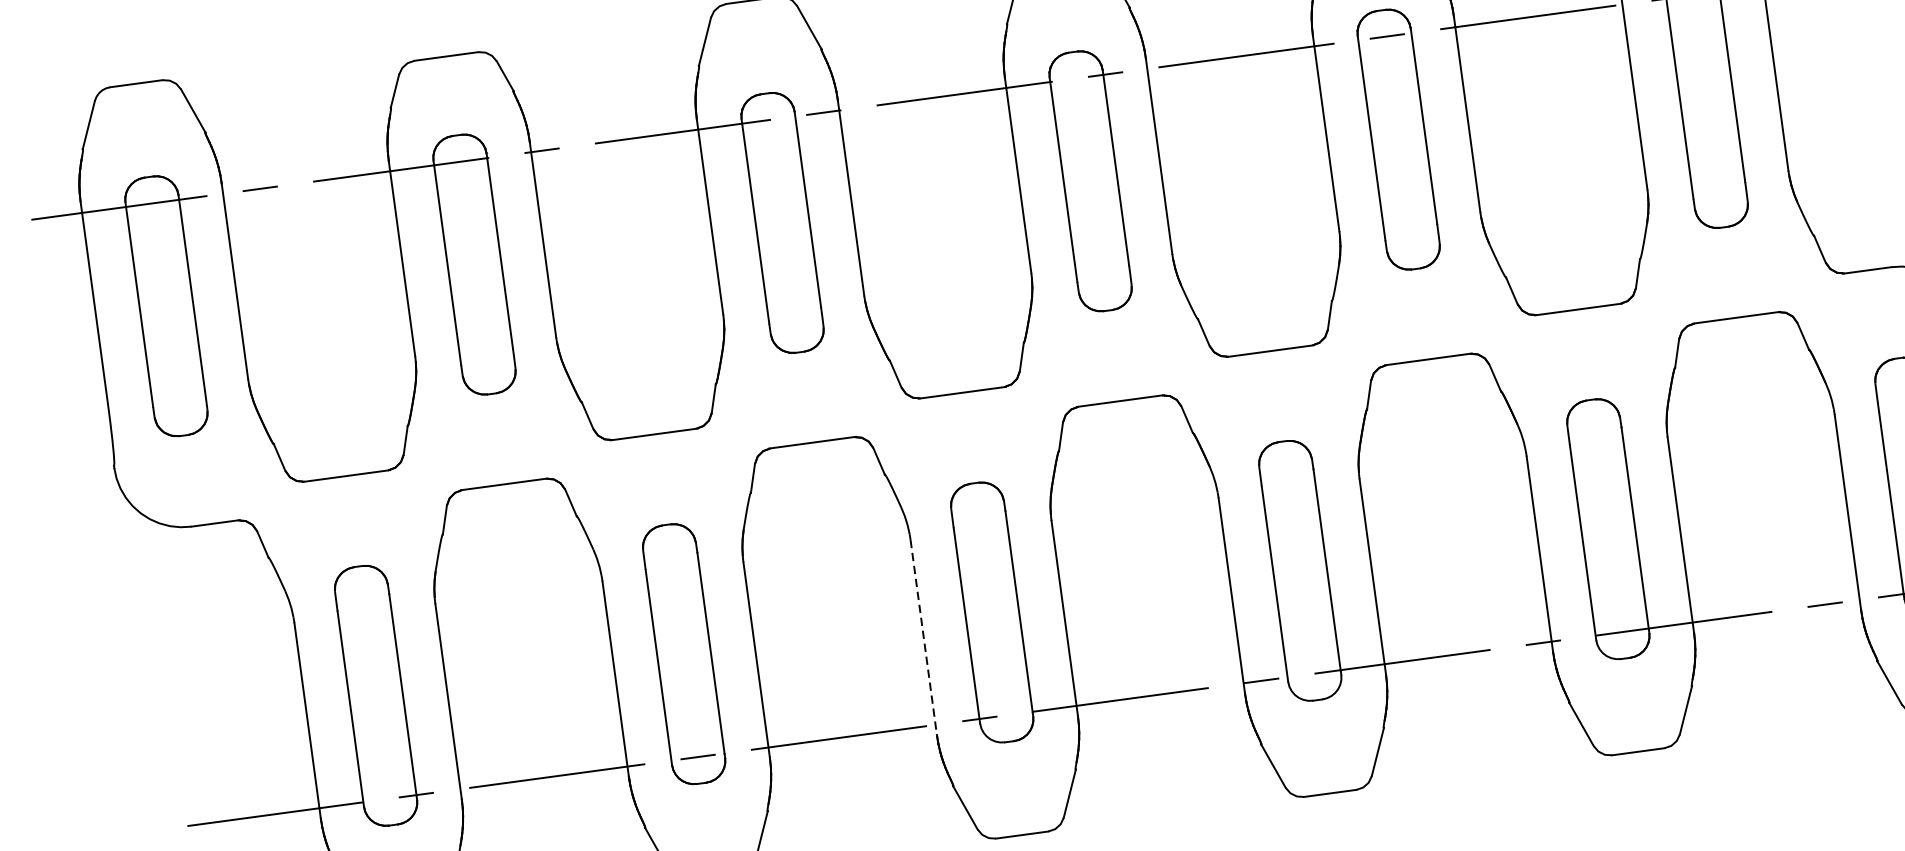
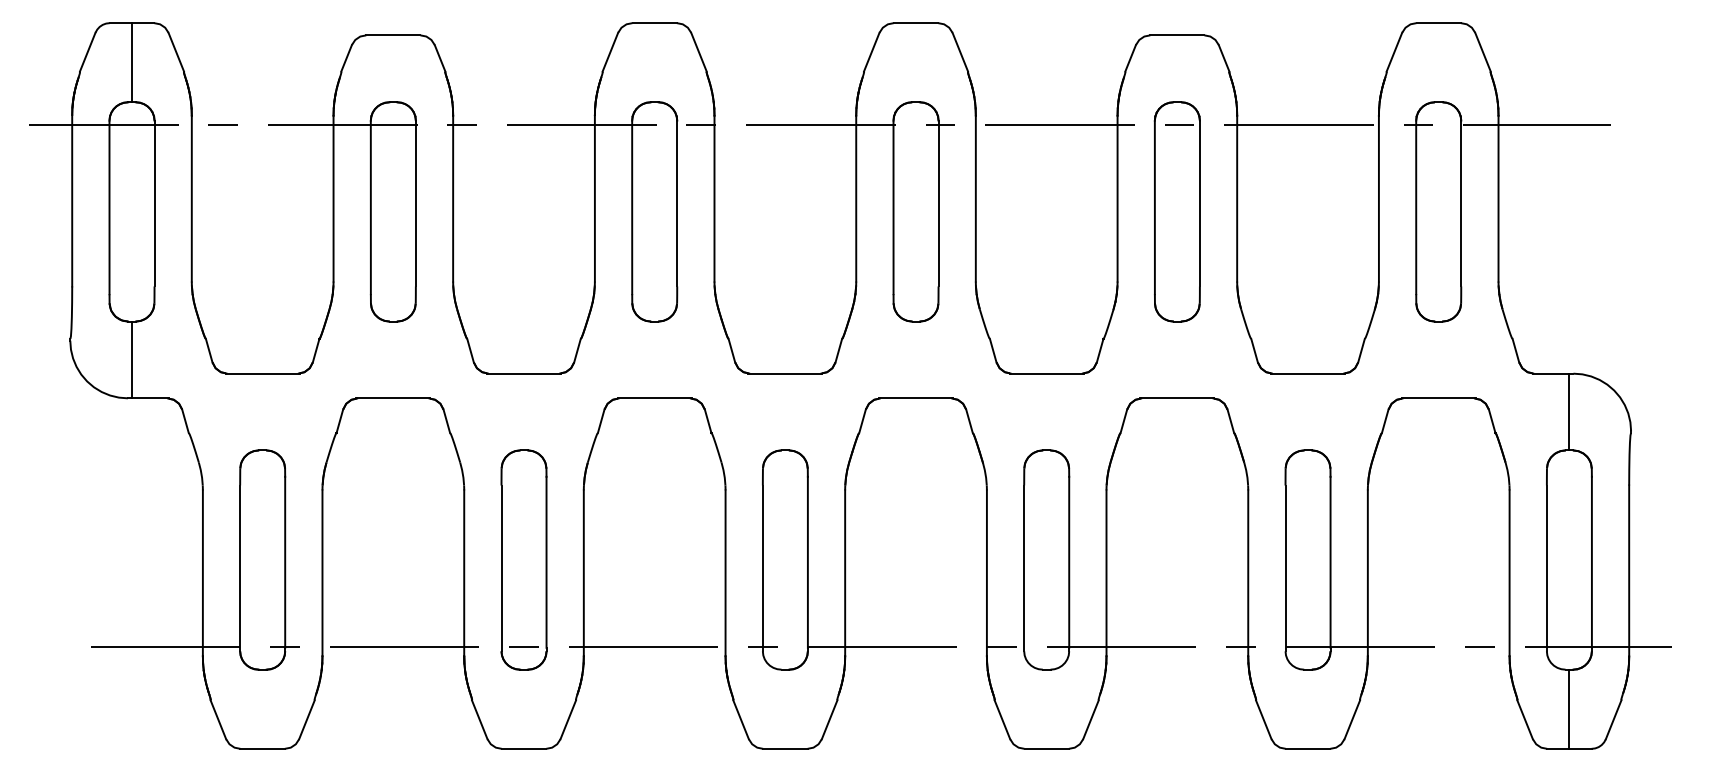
line: (143, 130) -> (132, 62), added
line: (1892, 312) -> (1569, 411), added
line: (190, 480) -> (132, 359), added
line: (923, 637) -> (725, 573), dashed -> solid

